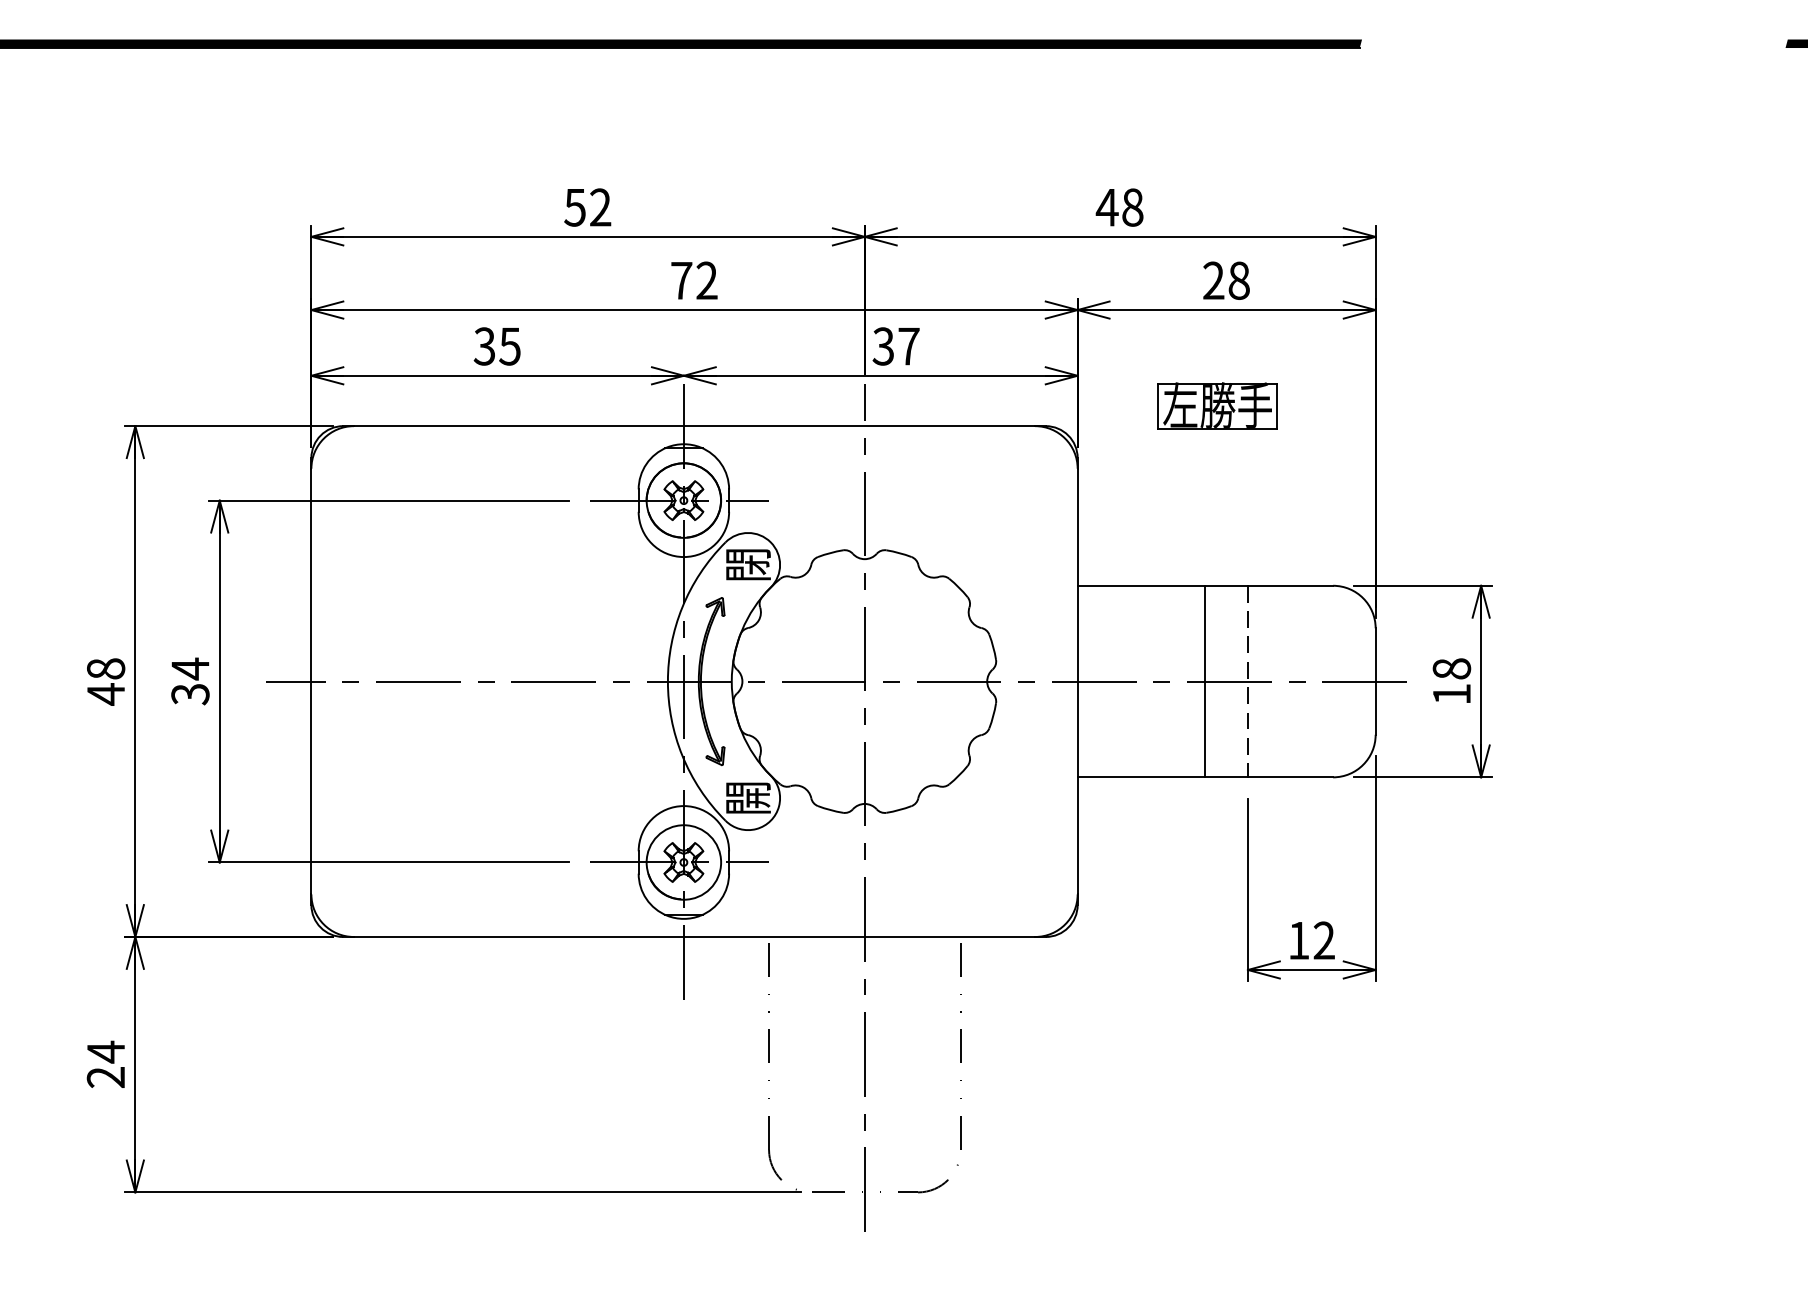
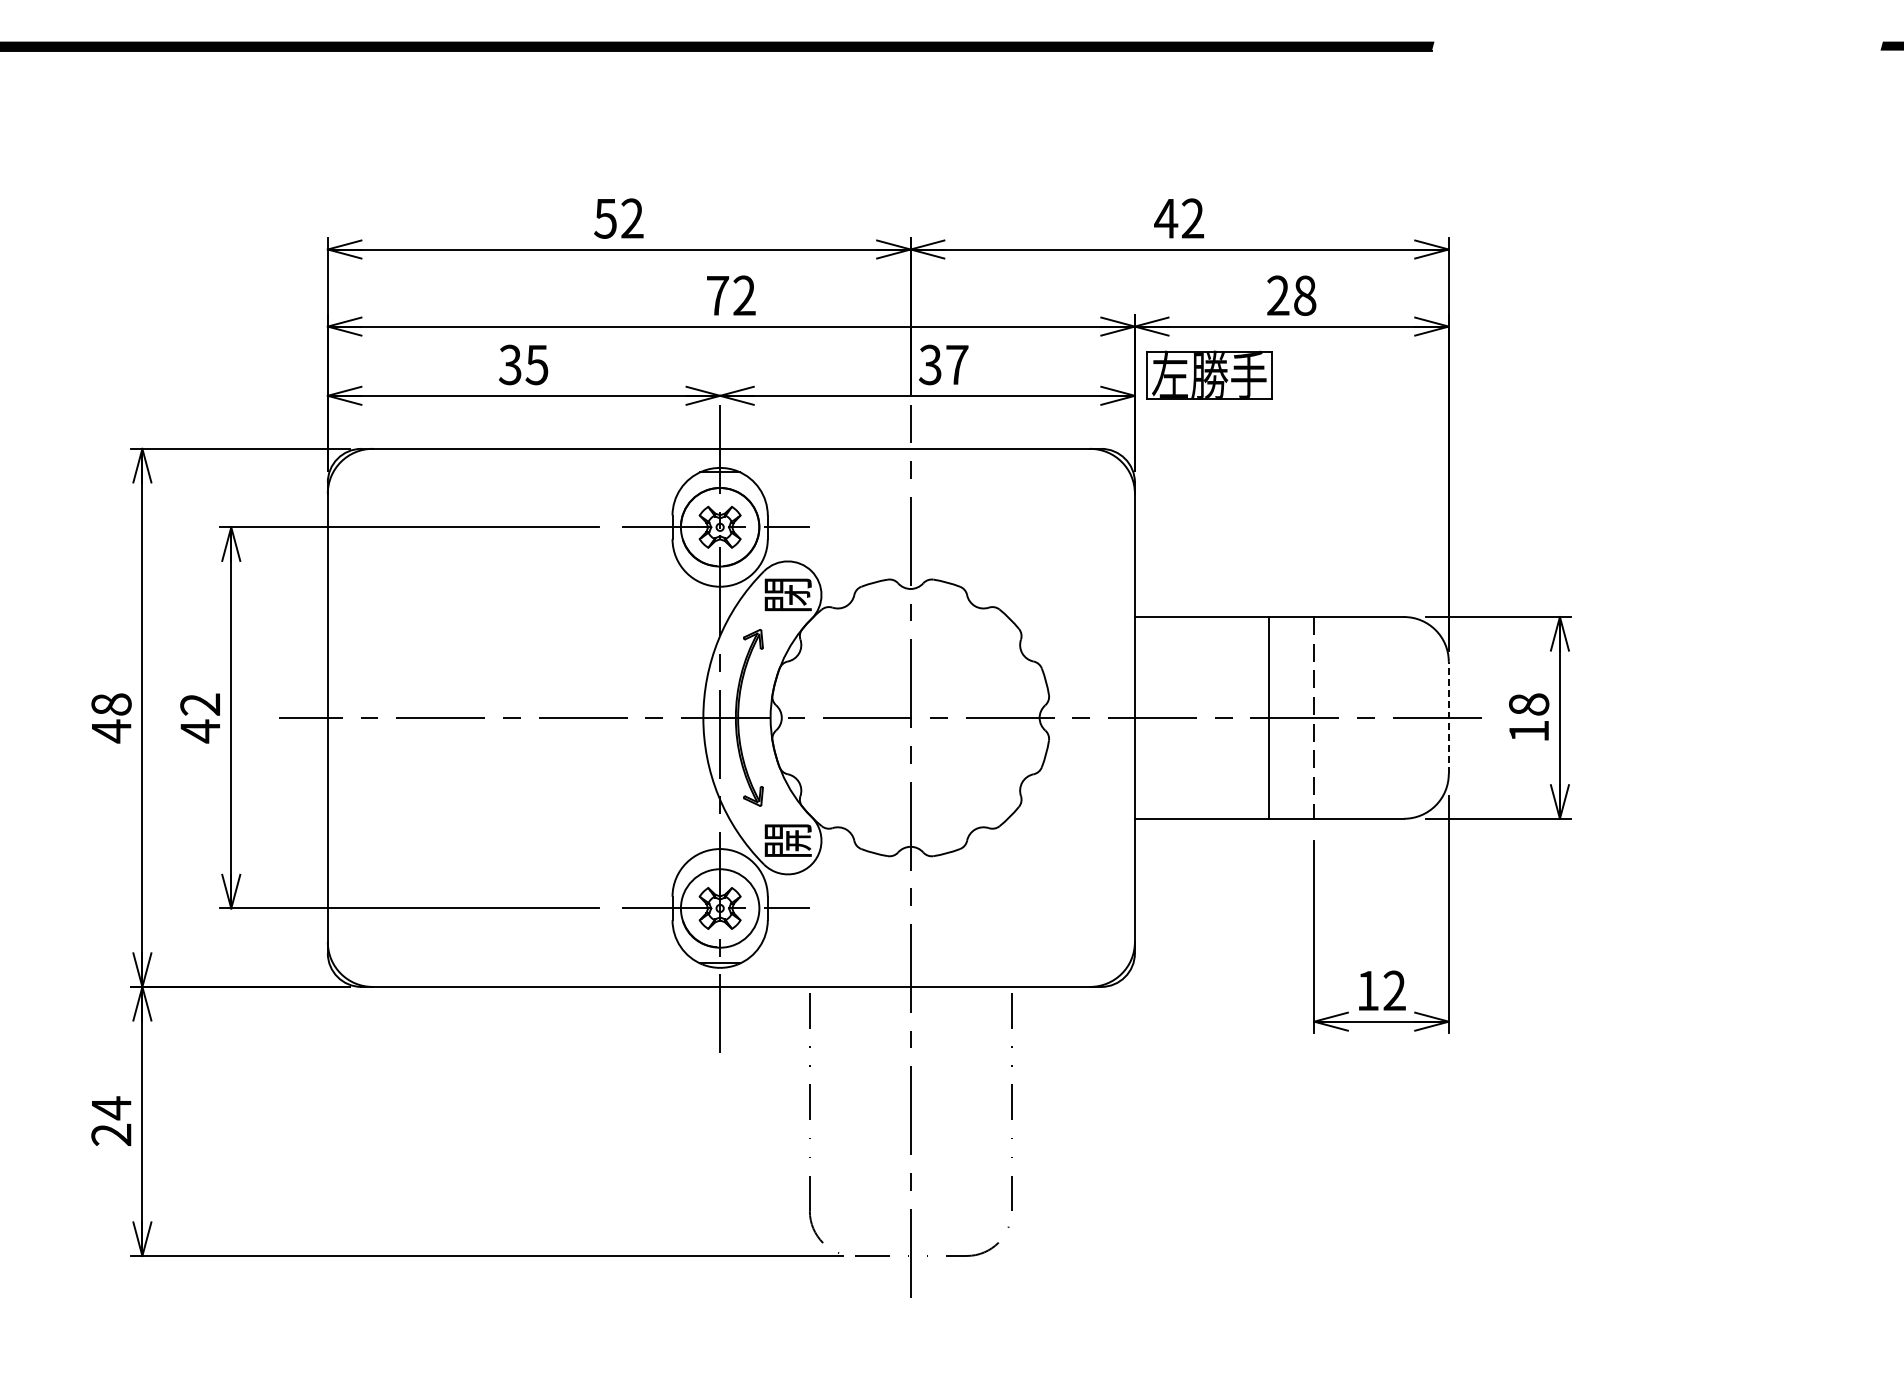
text: (1132, 207) -> (1192, 218), 48 -> 42
part: (1217, 404) -> (1209, 374), moved
text: (190, 681) -> (200, 717), 34 -> 42
line: (1375, 681) -> (1448, 717), solid -> dashed

